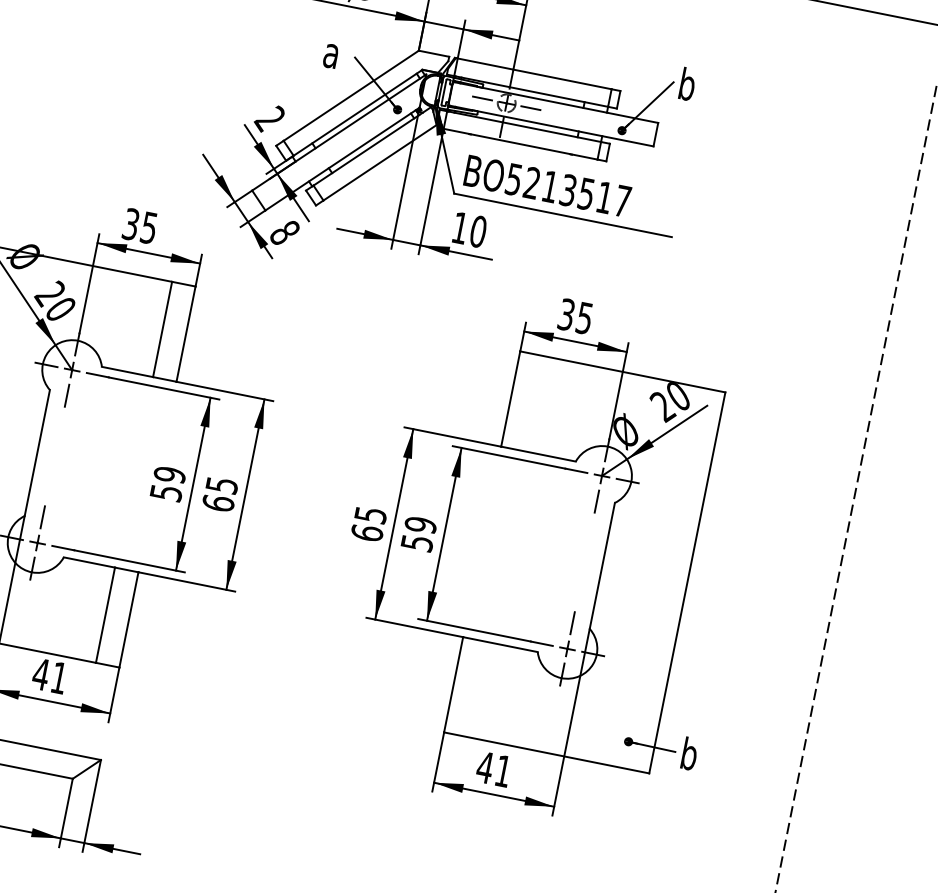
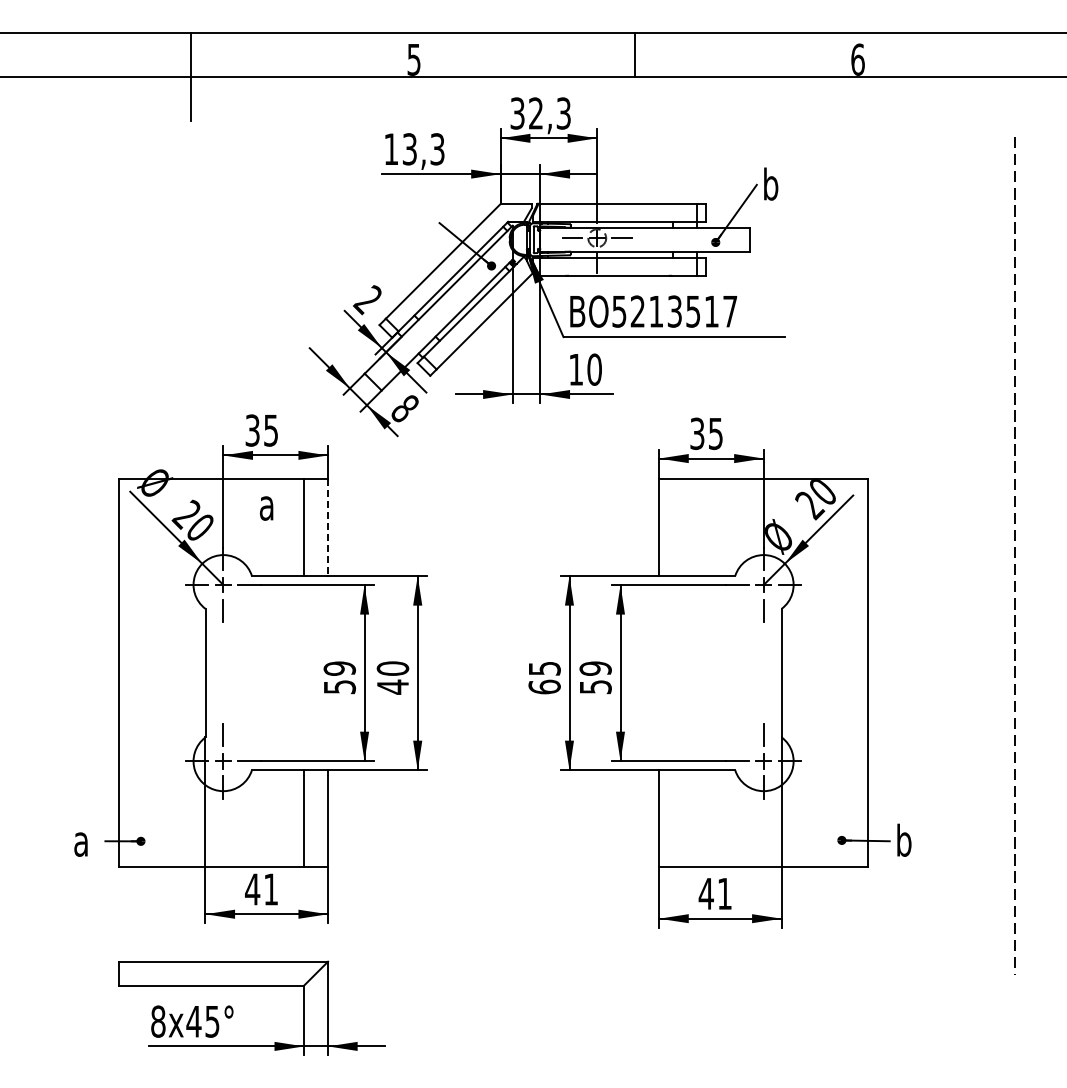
text: (330, 56) -> (266, 508), moved
line: (186, 334) -> (328, 527), solid -> dashed
text: (219, 493) -> (392, 677), 65 -> 40

